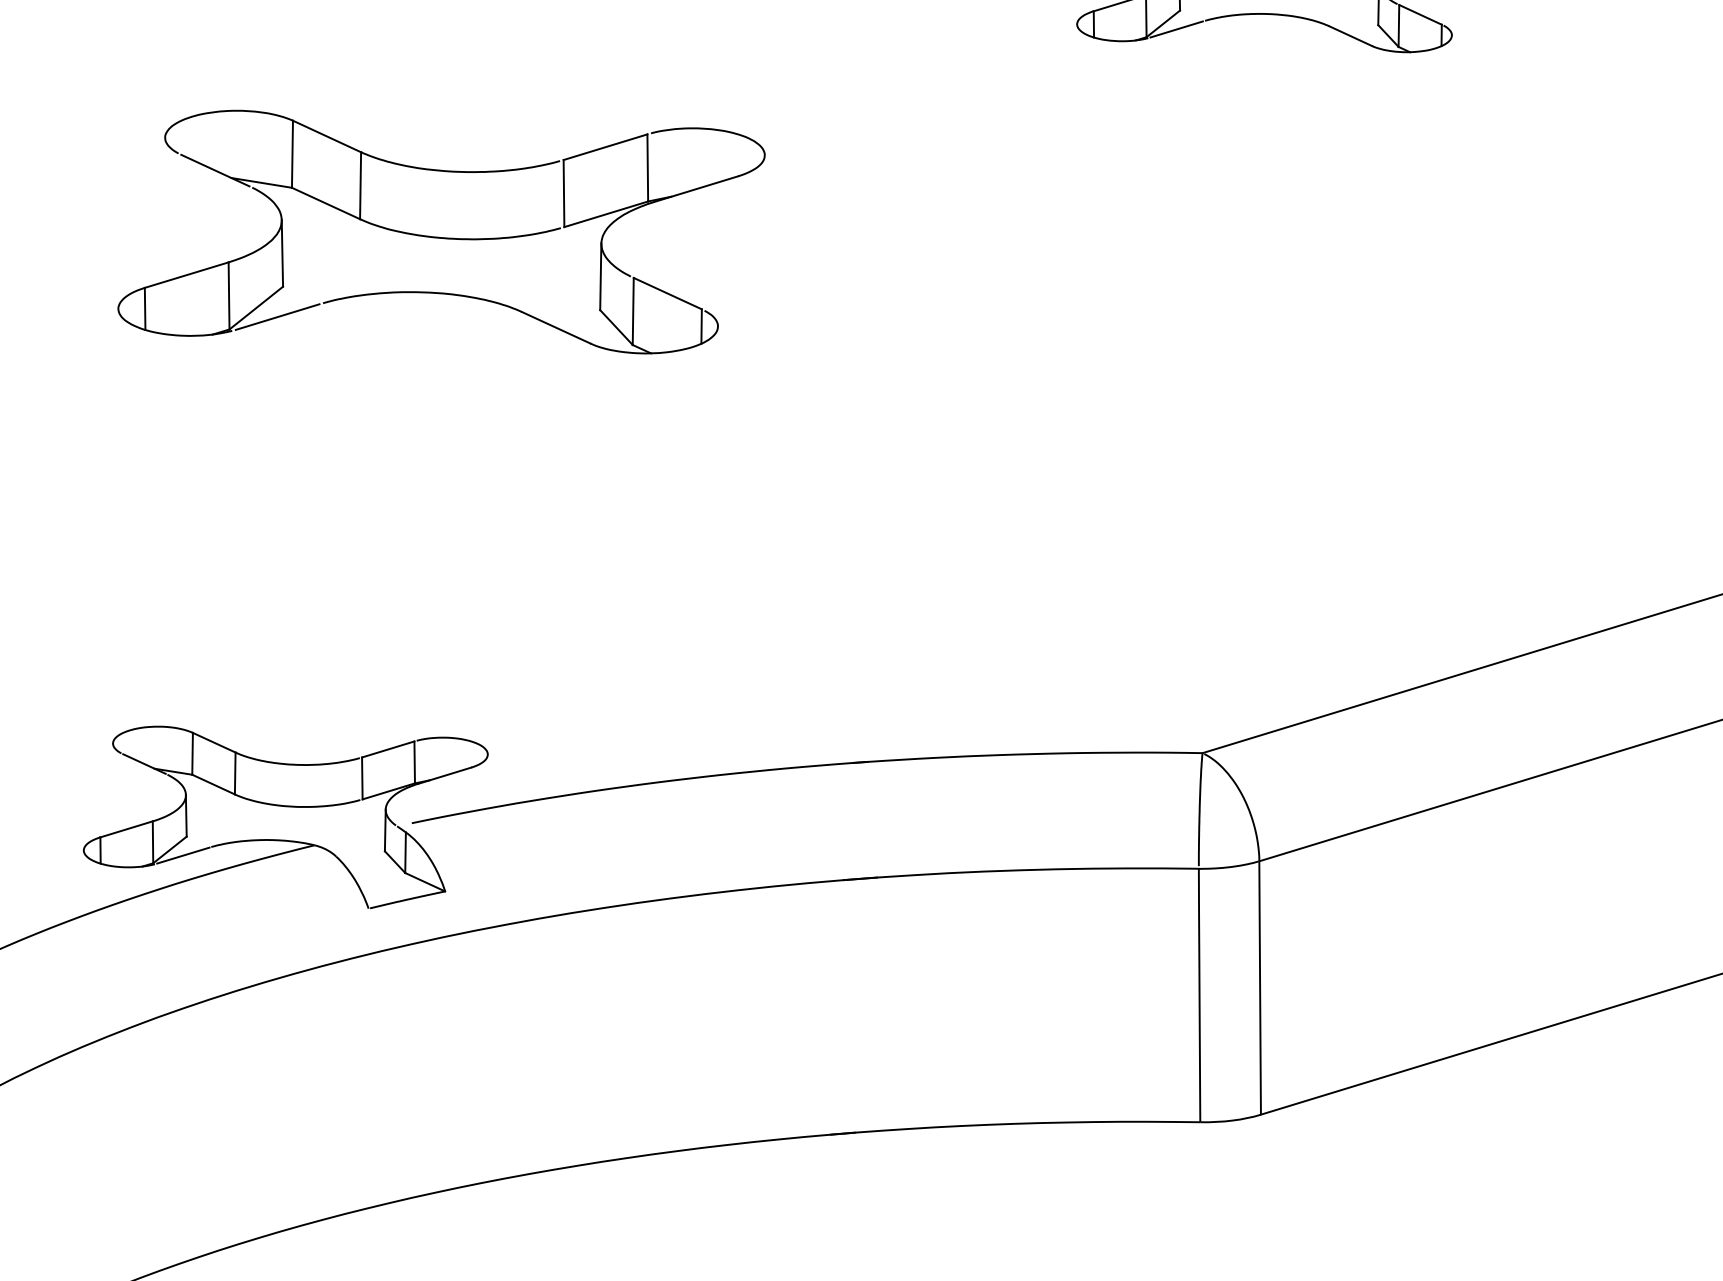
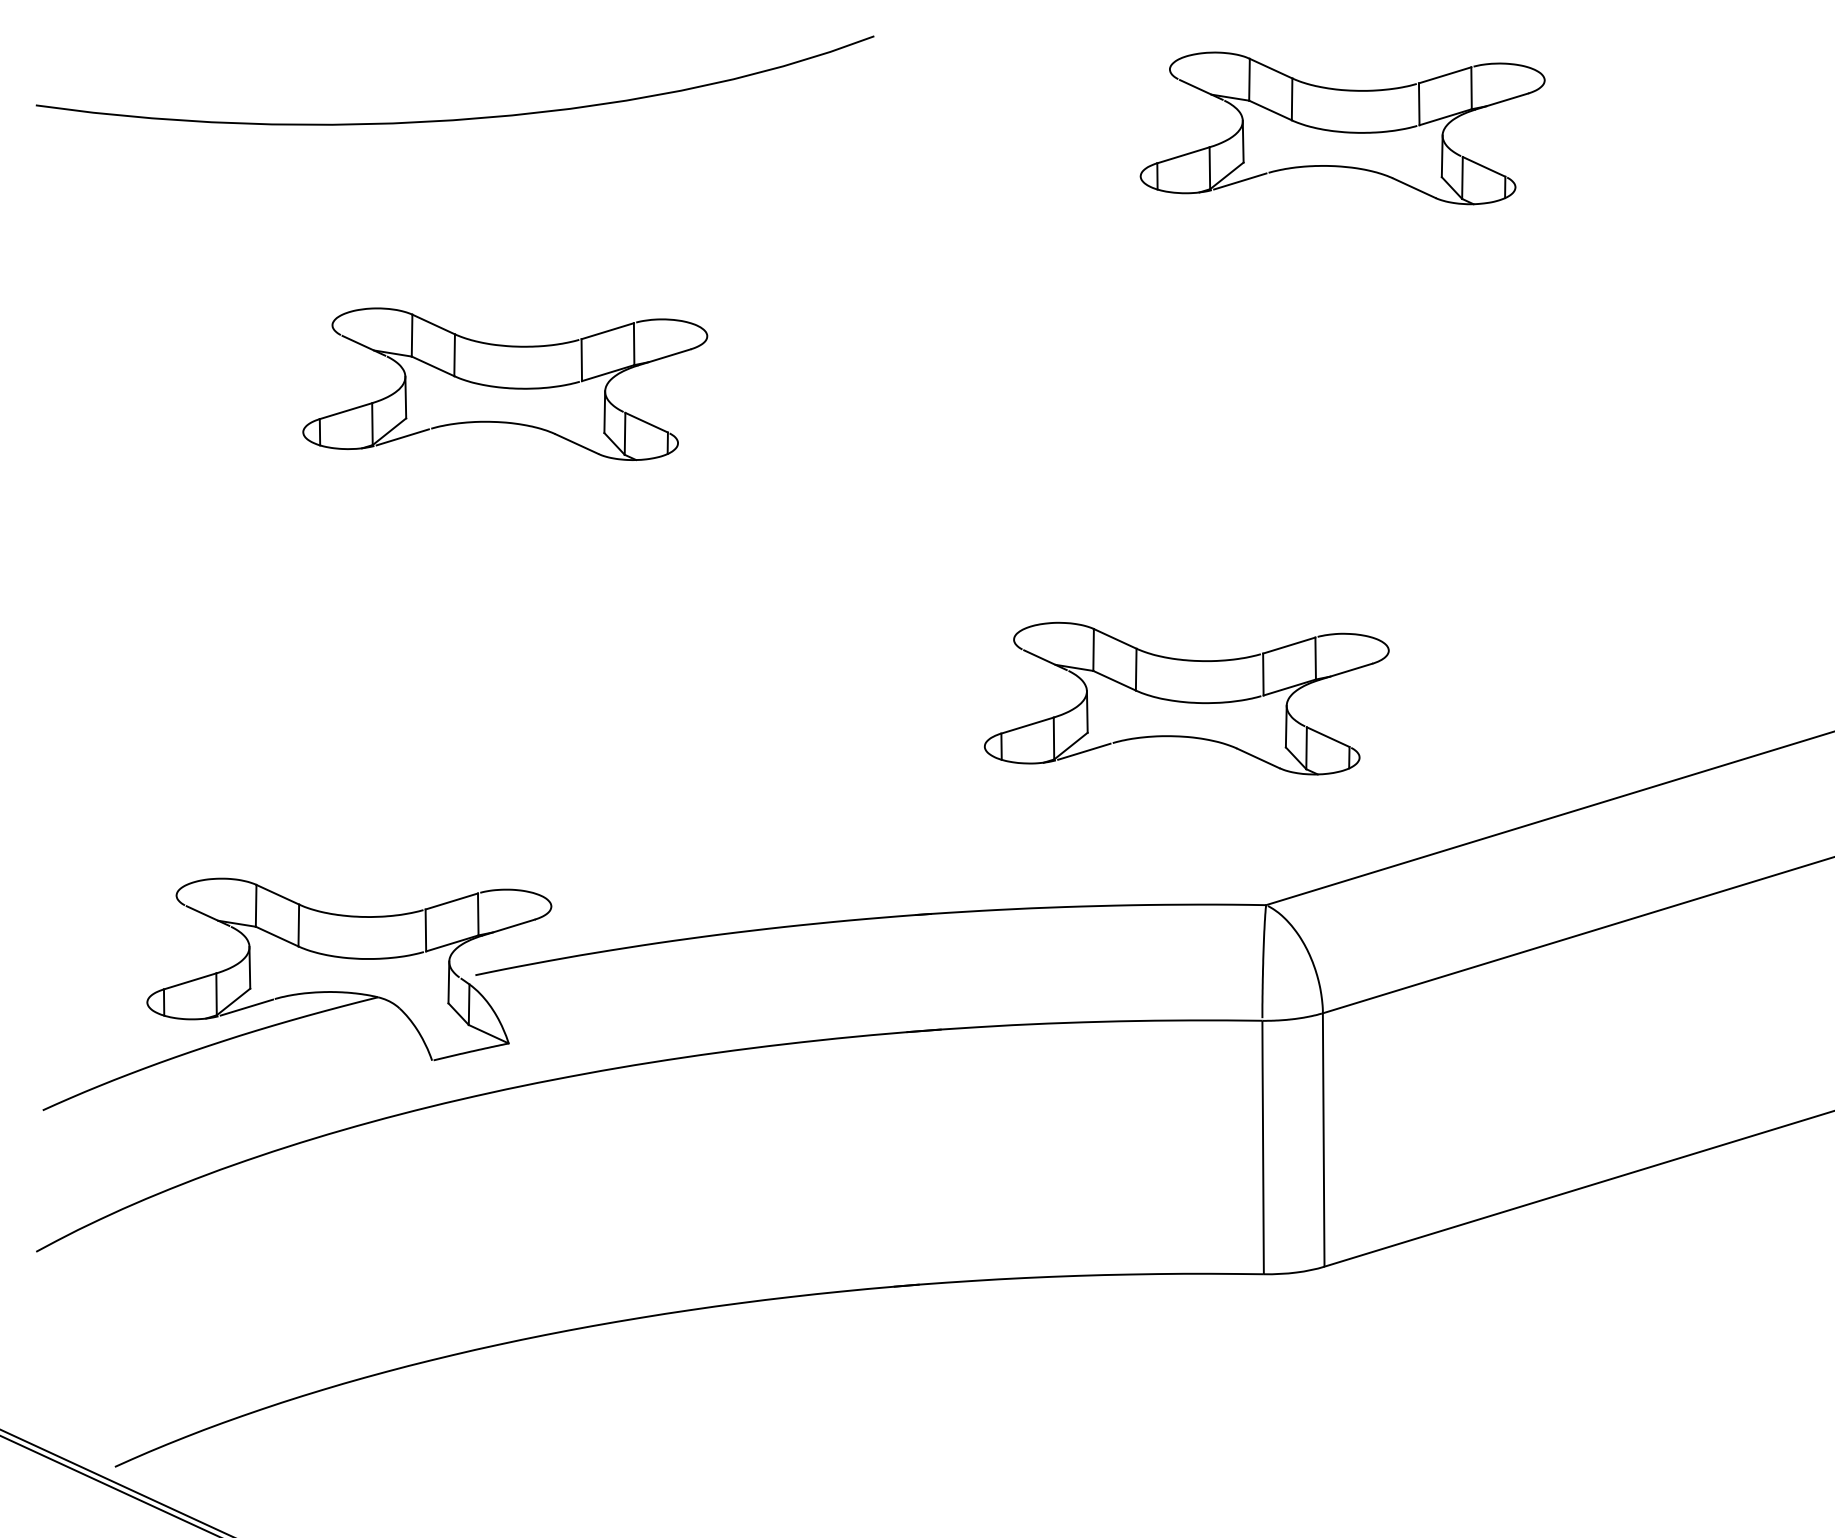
part: (441, 232) -> (505, 384), size x0.62
part: (1122, 546) -> (1186, 698), added

